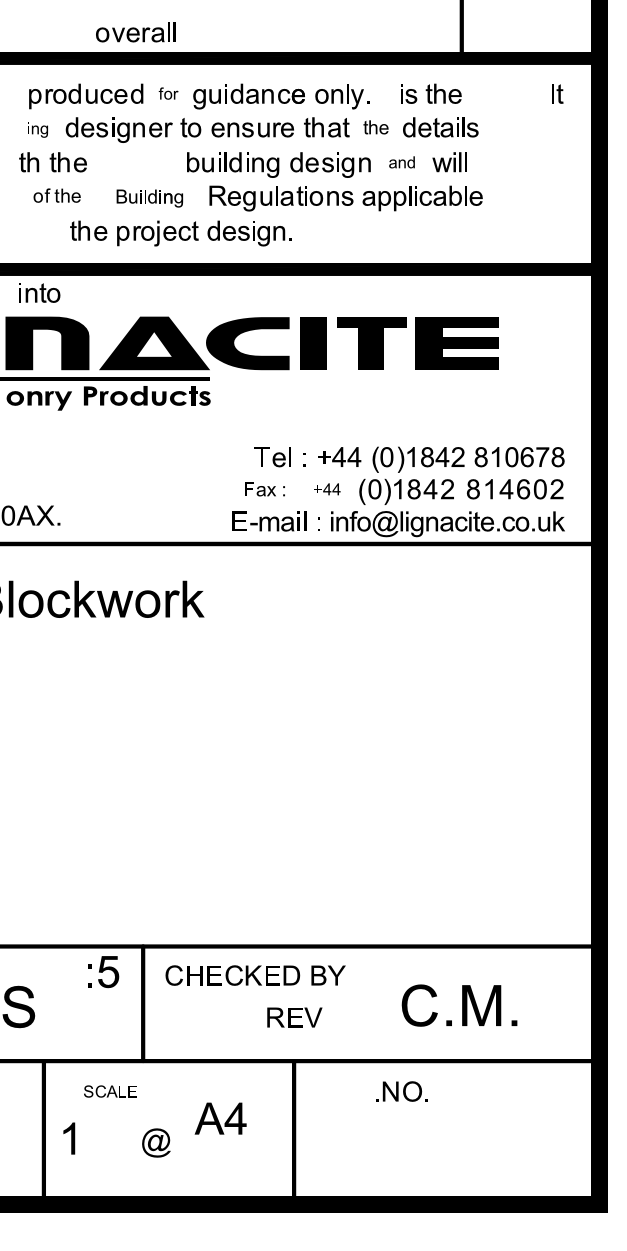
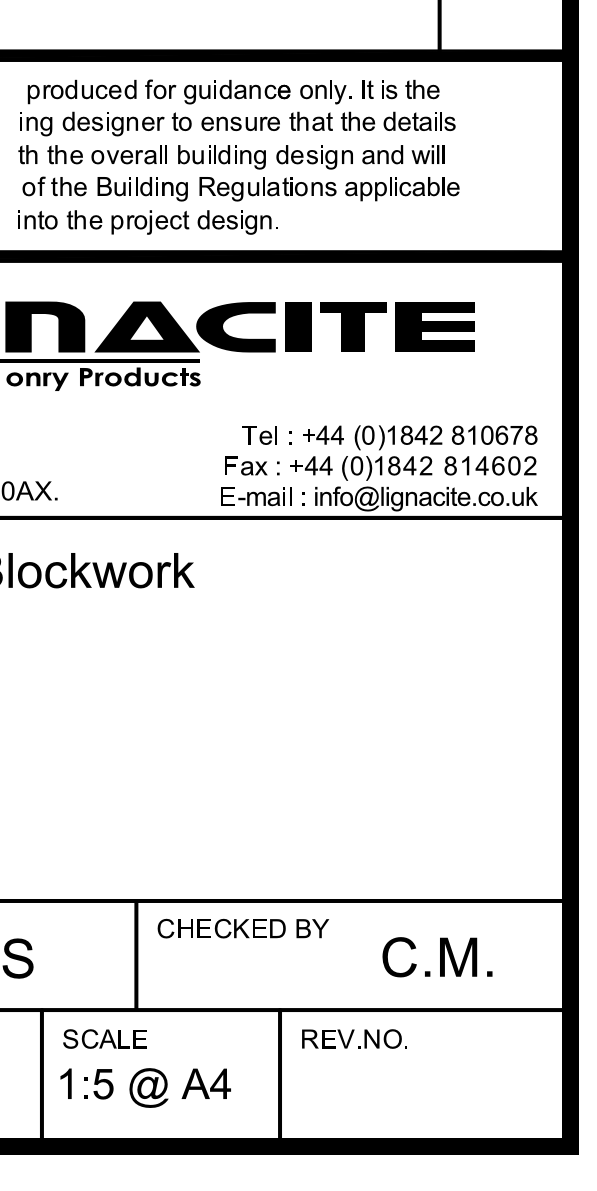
part: (135, 32) -> (129, 154), moved
part: (168, 93) -> (160, 89), size x1.67
part: (557, 93) -> (367, 89), moved
part: (375, 127) -> (357, 121), size x1.43
part: (37, 129) -> (35, 123), size x1.67
part: (401, 162) -> (382, 154), size x1.67
part: (56, 195) -> (53, 186), size x1.43
part: (149, 198) -> (142, 189), size x1.43
part: (39, 292) -> (37, 219), moved
part: (264, 489) -> (251, 466), size x1.43
part: (327, 489) -> (311, 466), size x1.67
part: (103, 972) -> (98, 1084), moved
part: (294, 1017) -> (328, 1038), moved
part: (110, 1091) -> (105, 1038), size x1.67
part: (220, 1118) -> (206, 1083), moved
part: (156, 1142) -> (149, 1087), size x1.43

